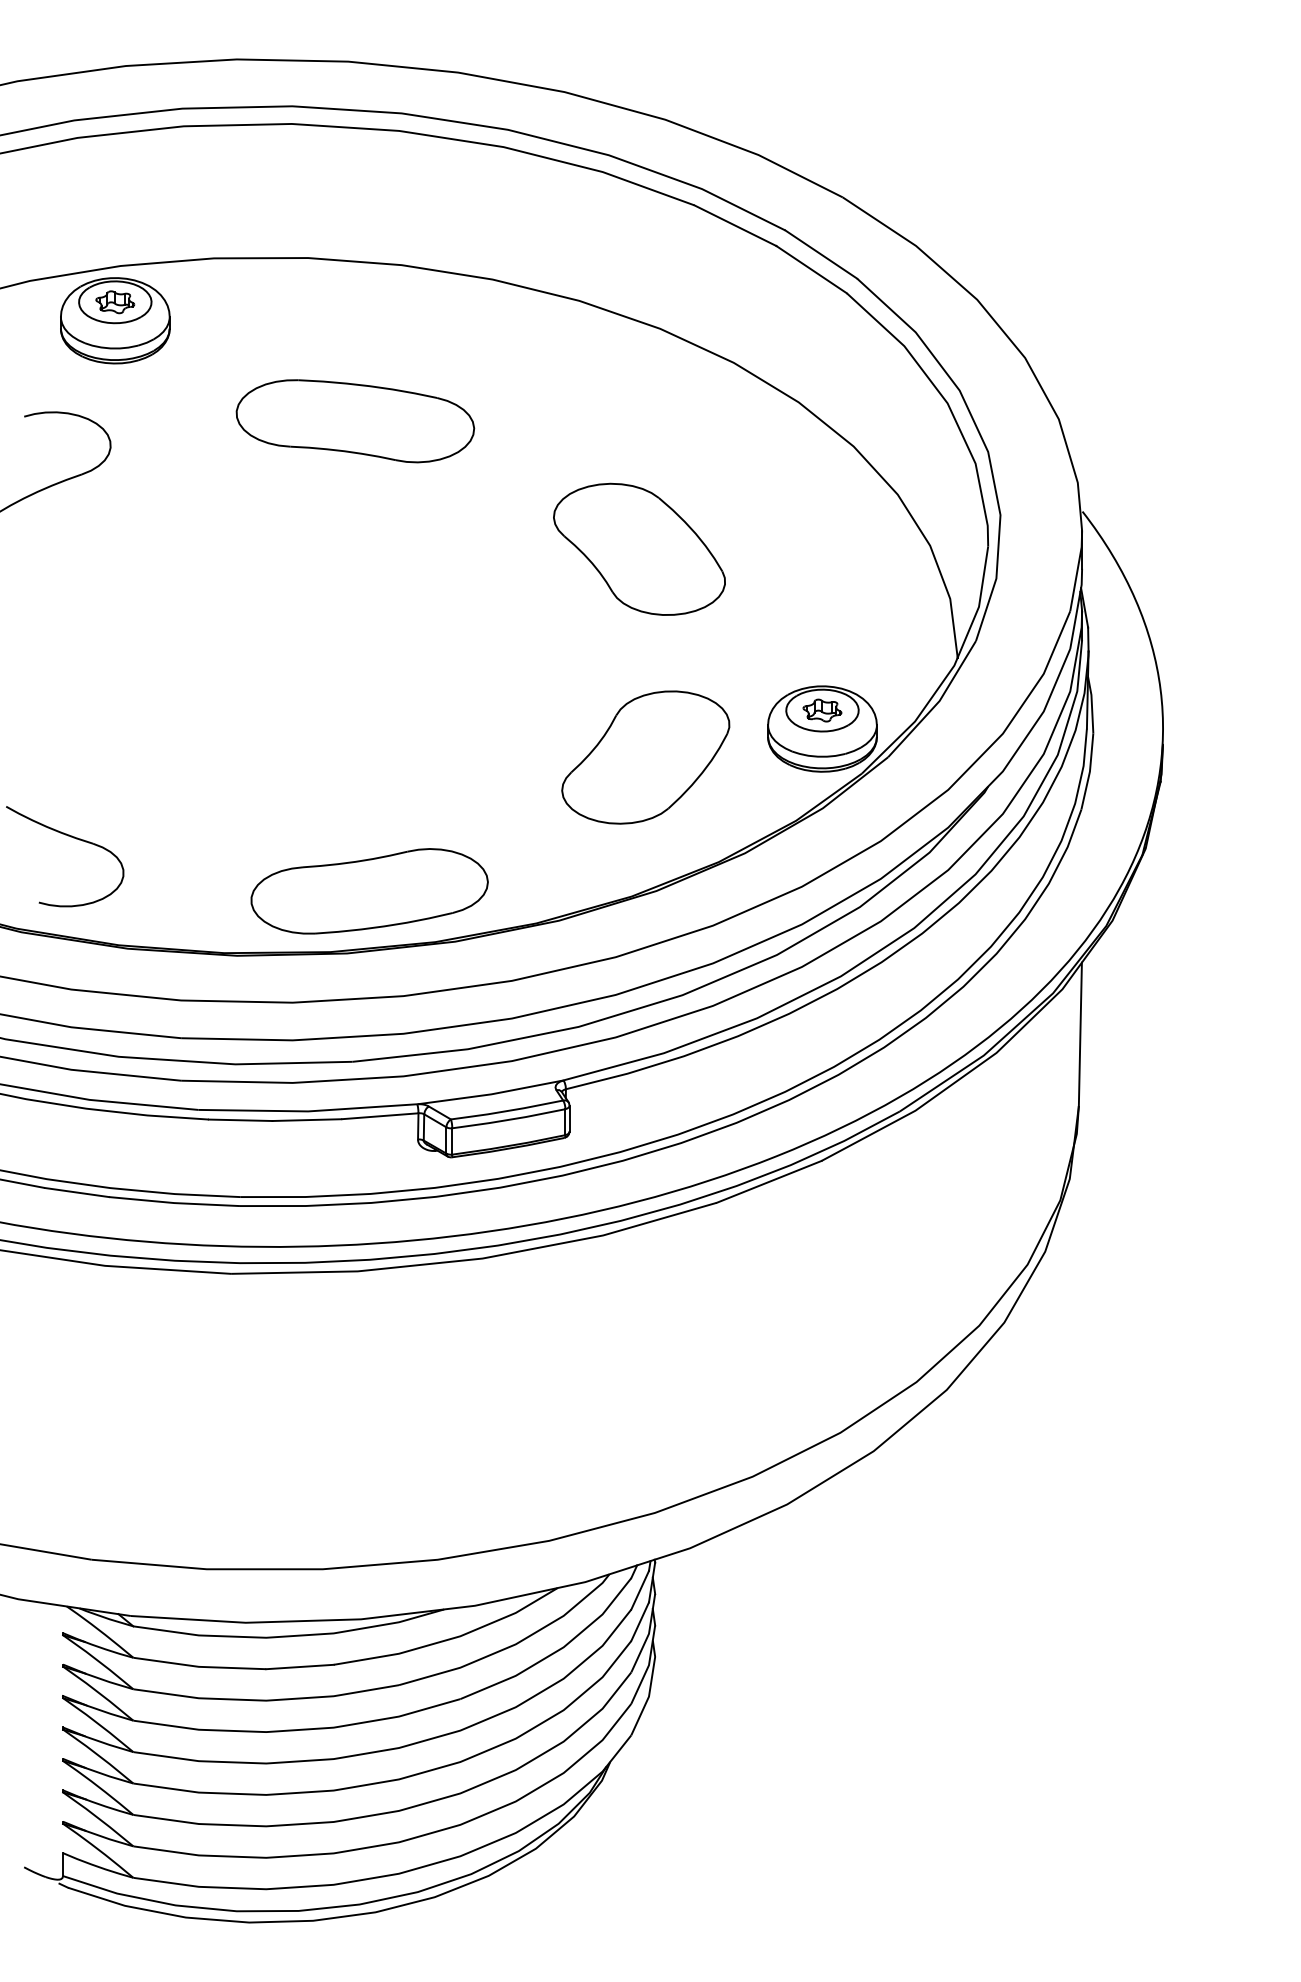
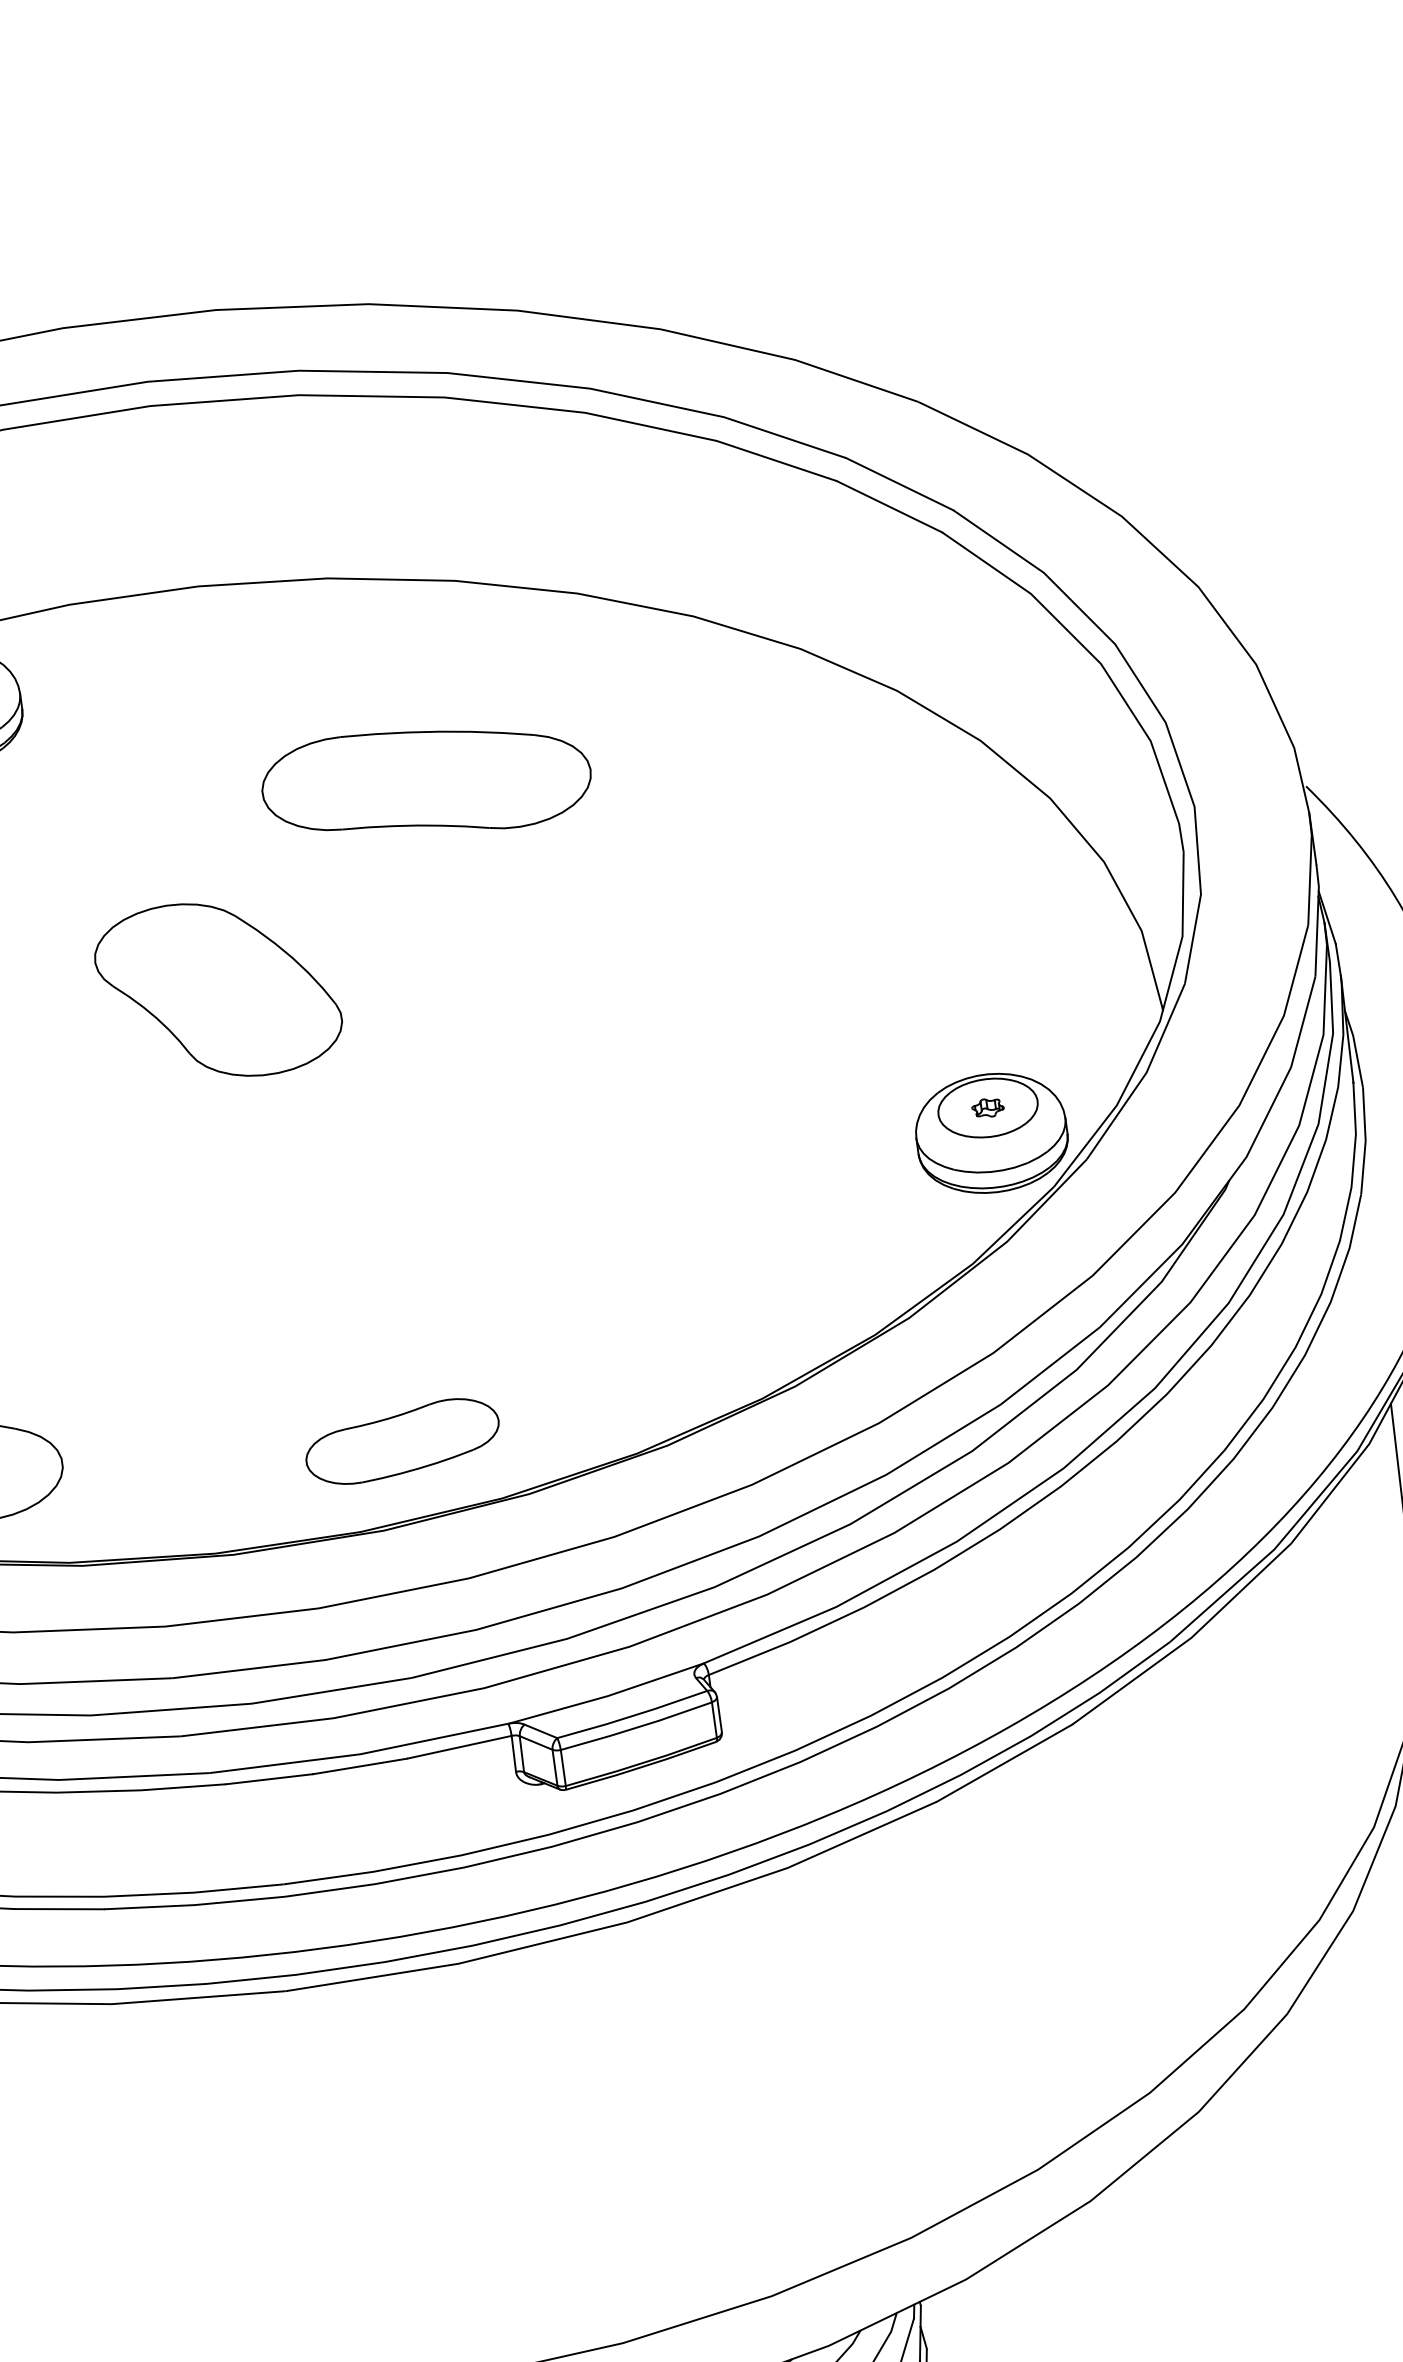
part: (355, 421) -> (426, 782), moved
part: (639, 548) -> (218, 988), moved
part: (822, 710) -> (988, 1107), size x0.6
part: (645, 757) -> (754, 1205), removed
part: (369, 891) -> (402, 1441), size x0.6

